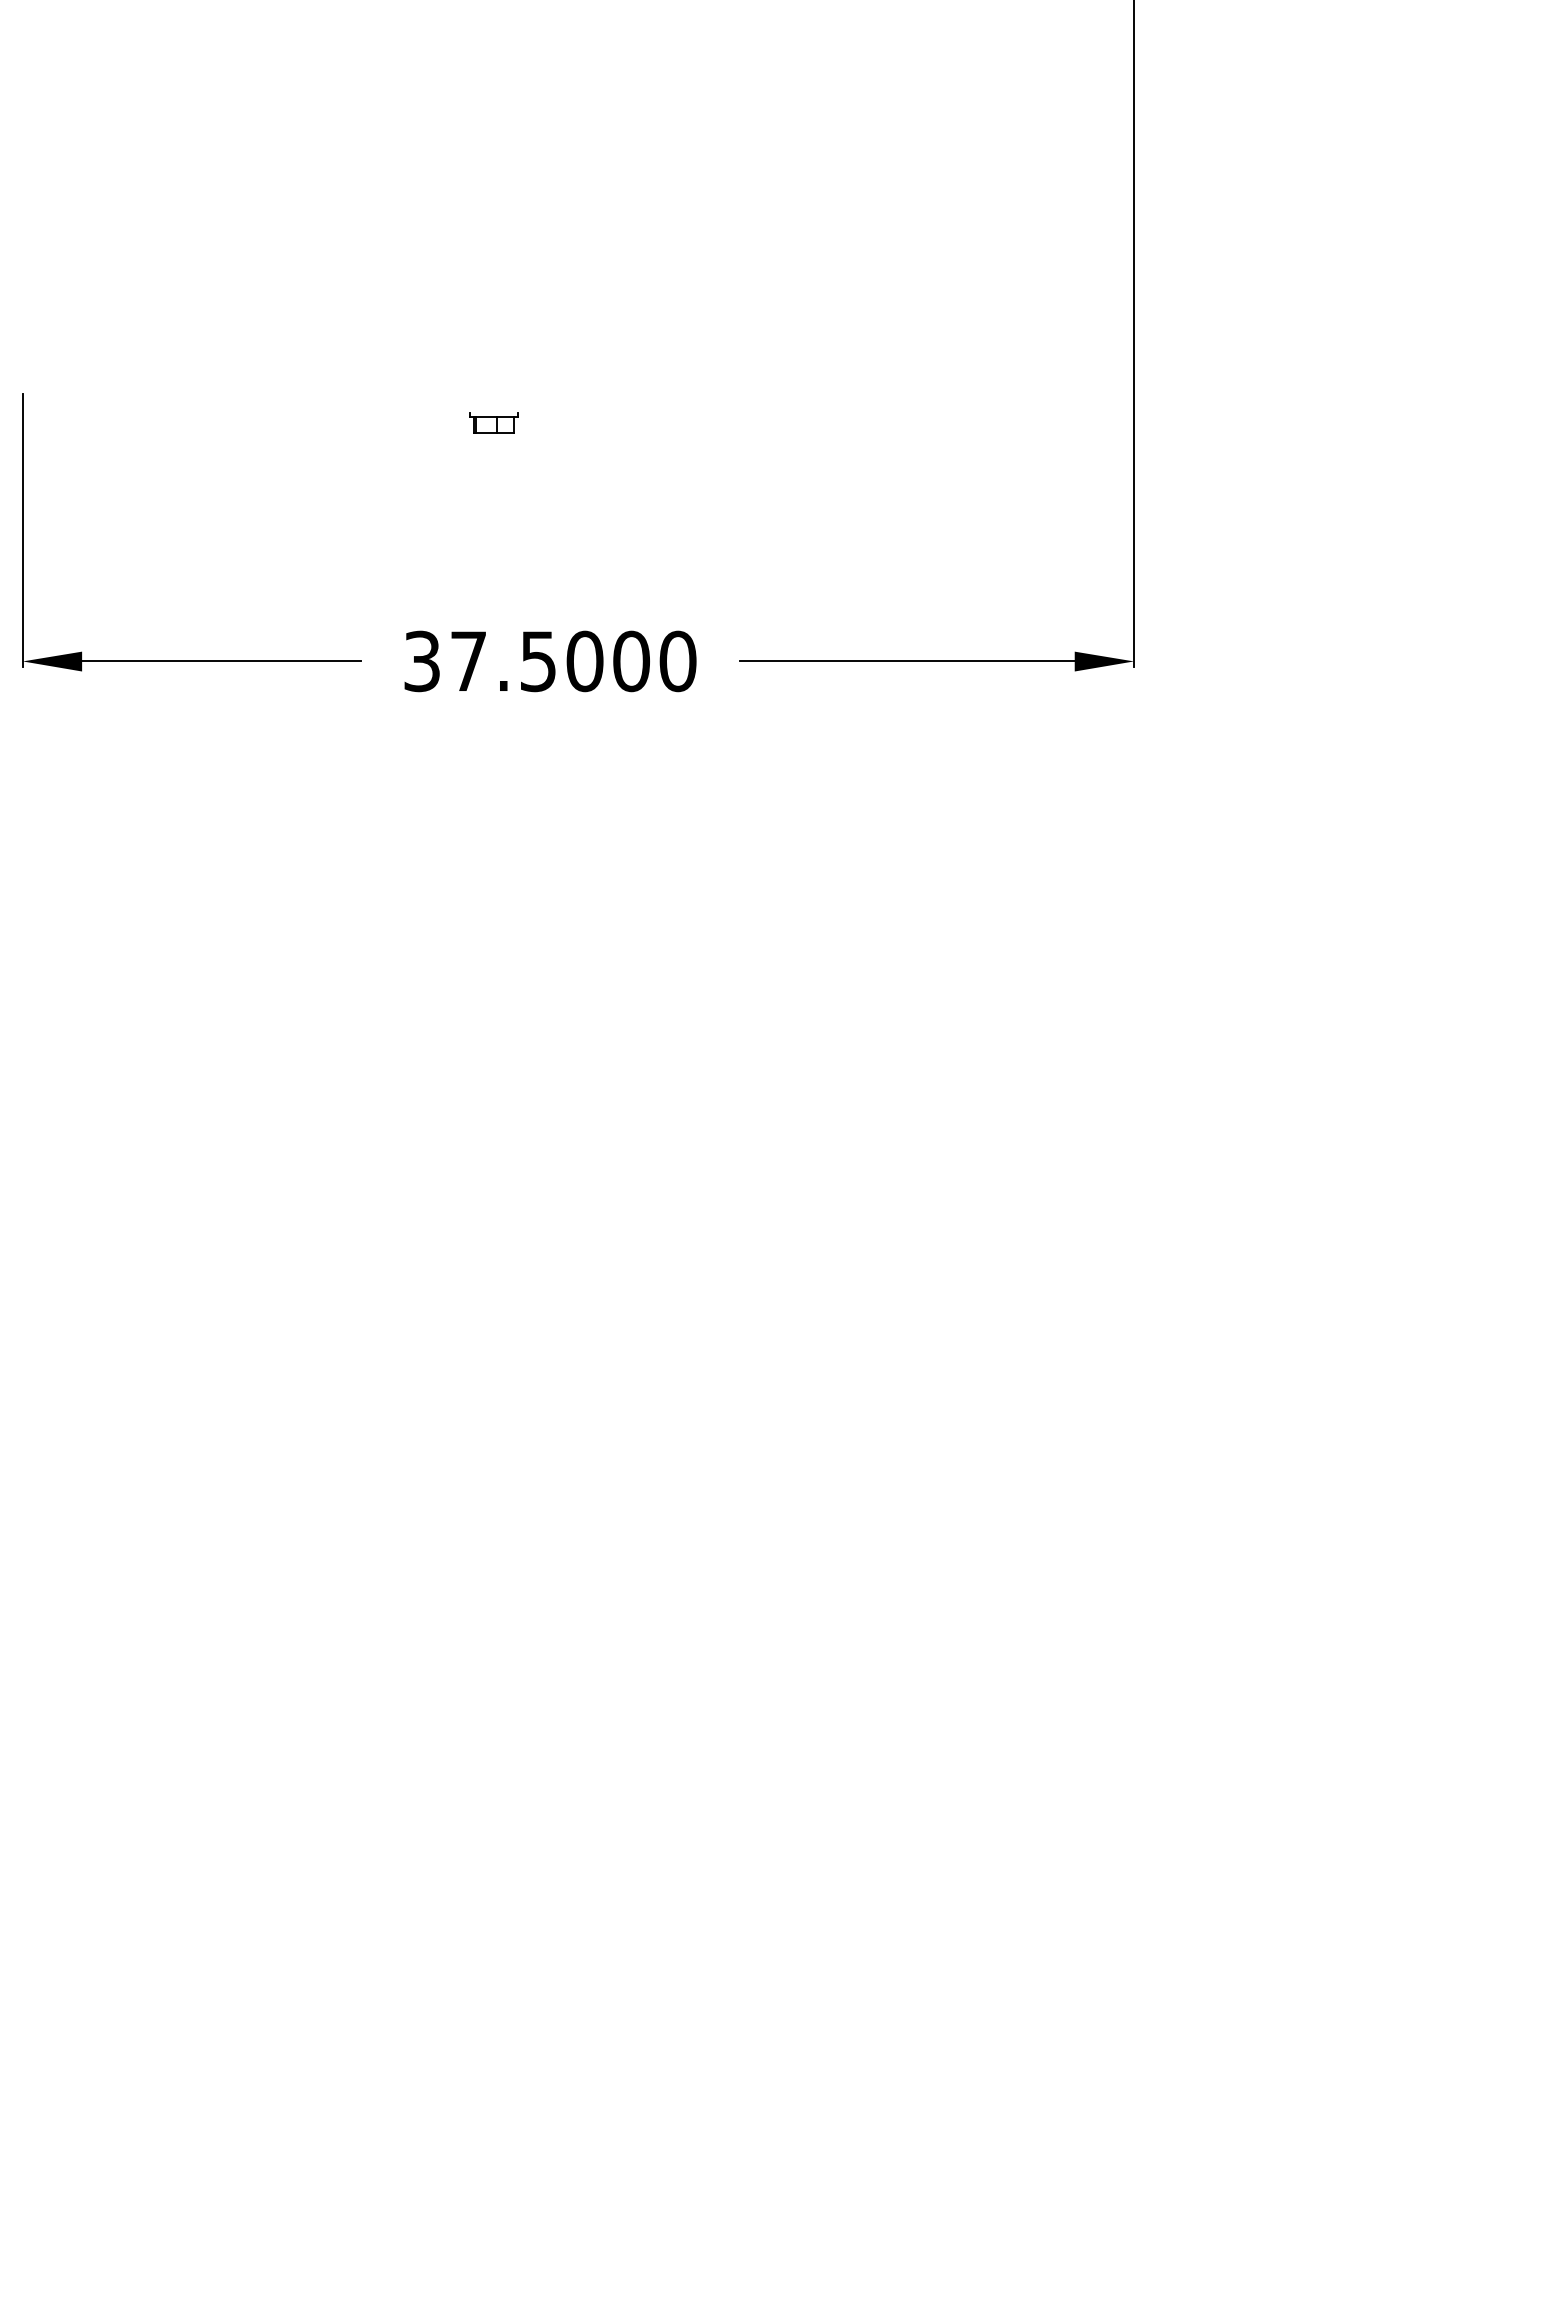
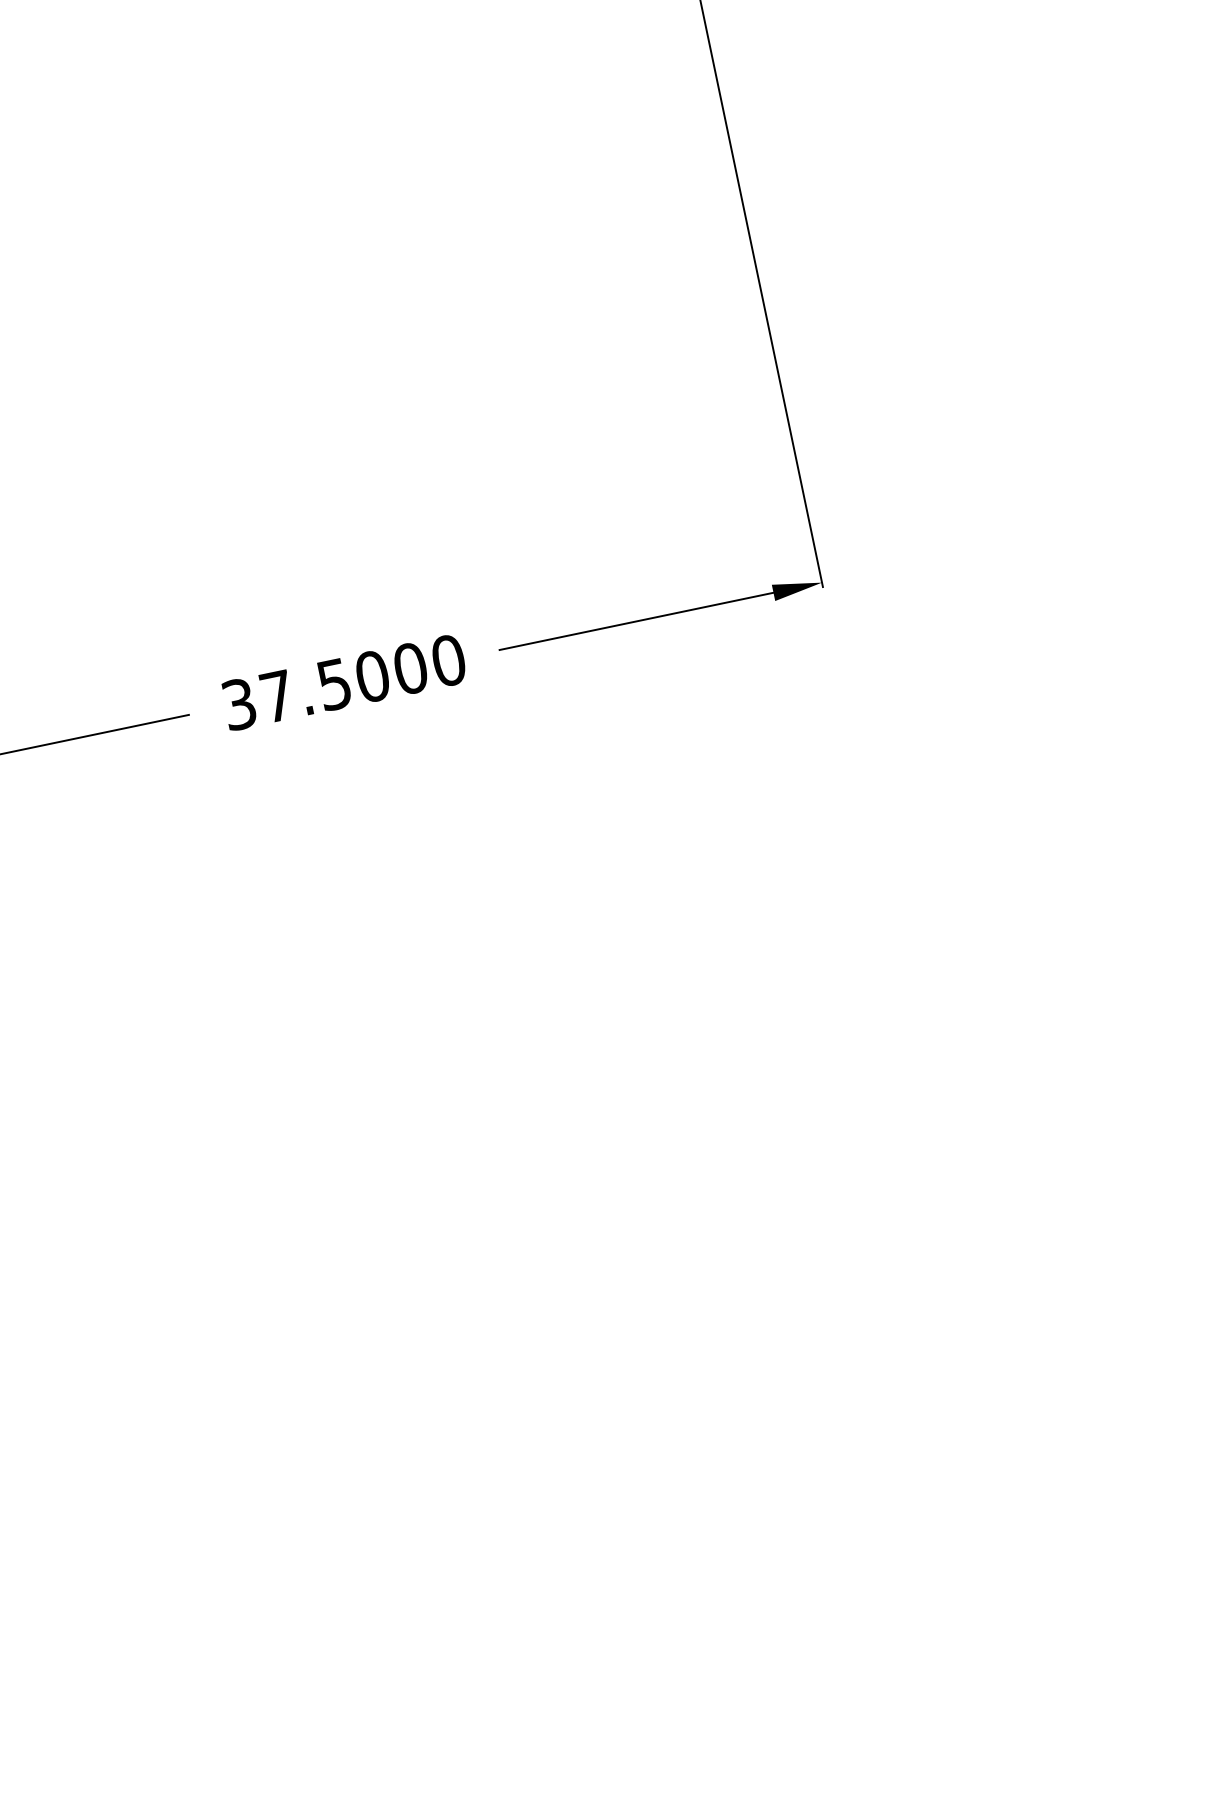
part: (493, 422) -> (256, 496), removed

